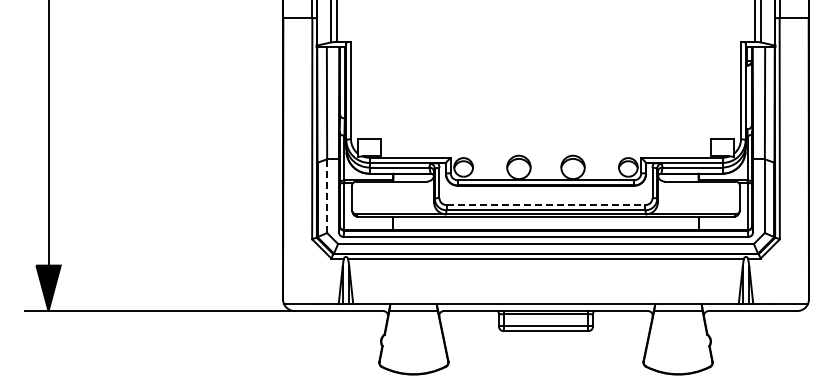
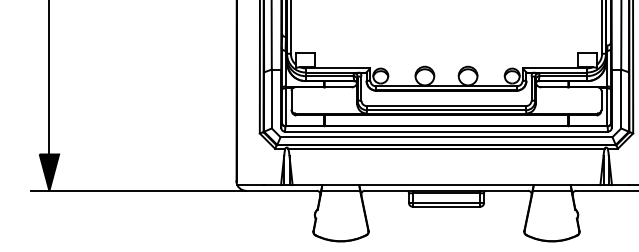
line: (327, 196) -> (272, 99), dashed -> solid
line: (546, 205) -> (446, 106), dashed -> solid

